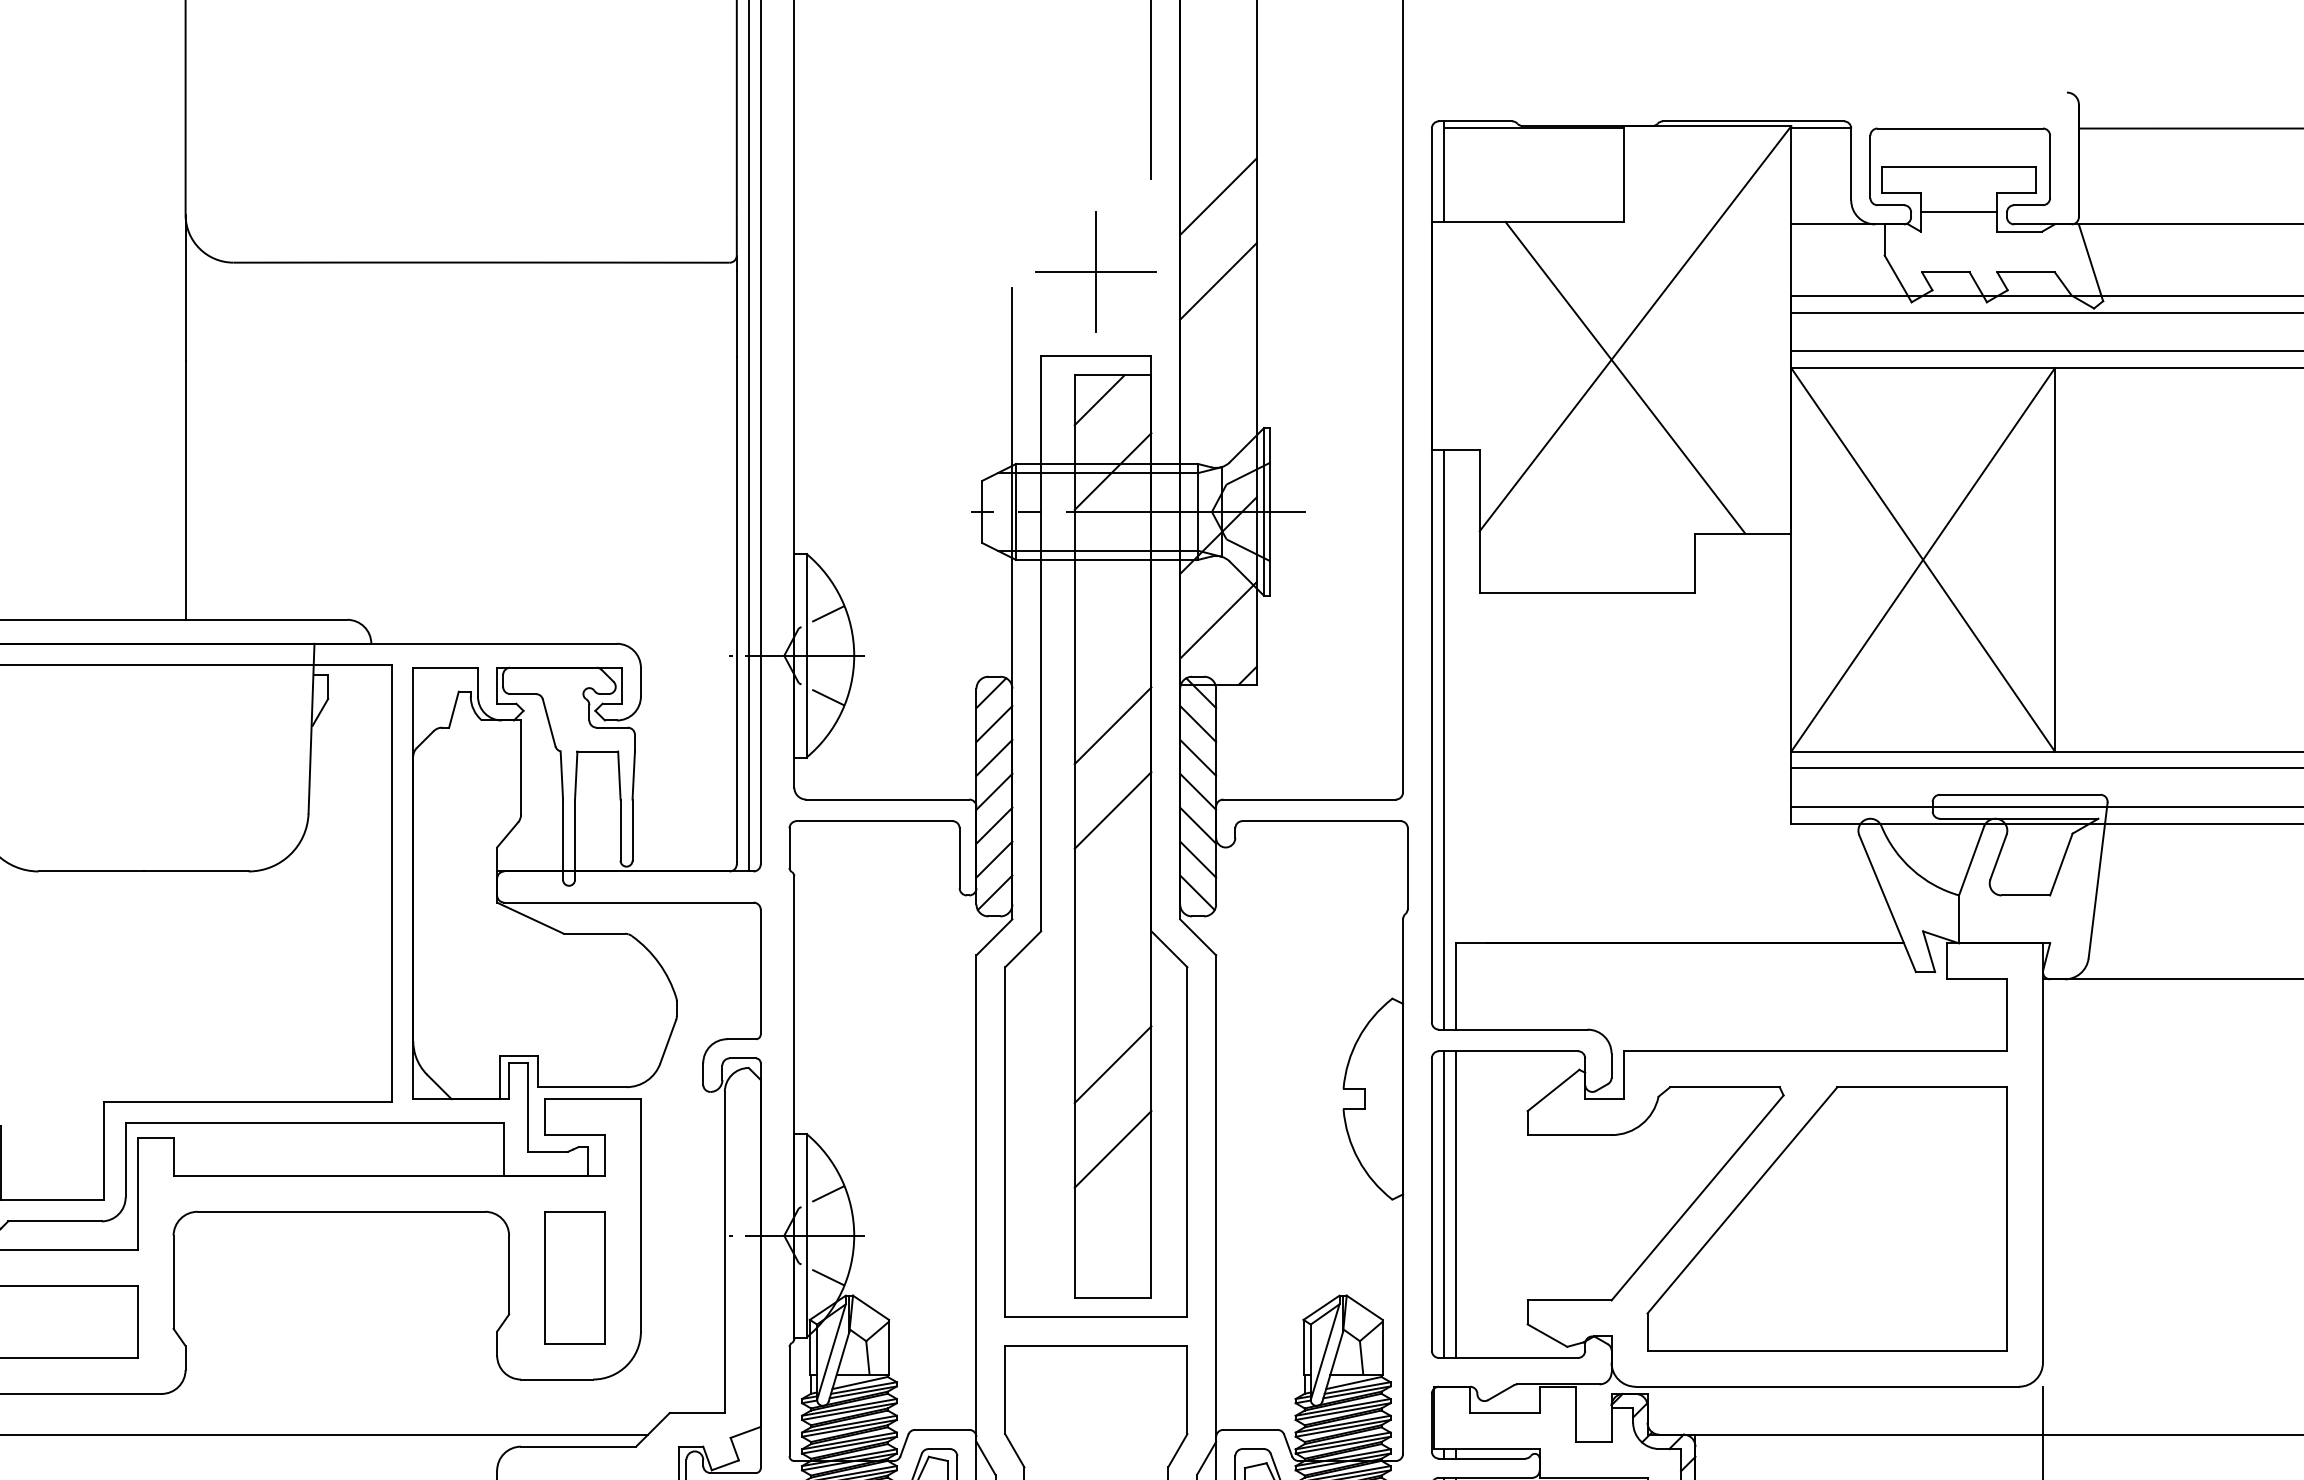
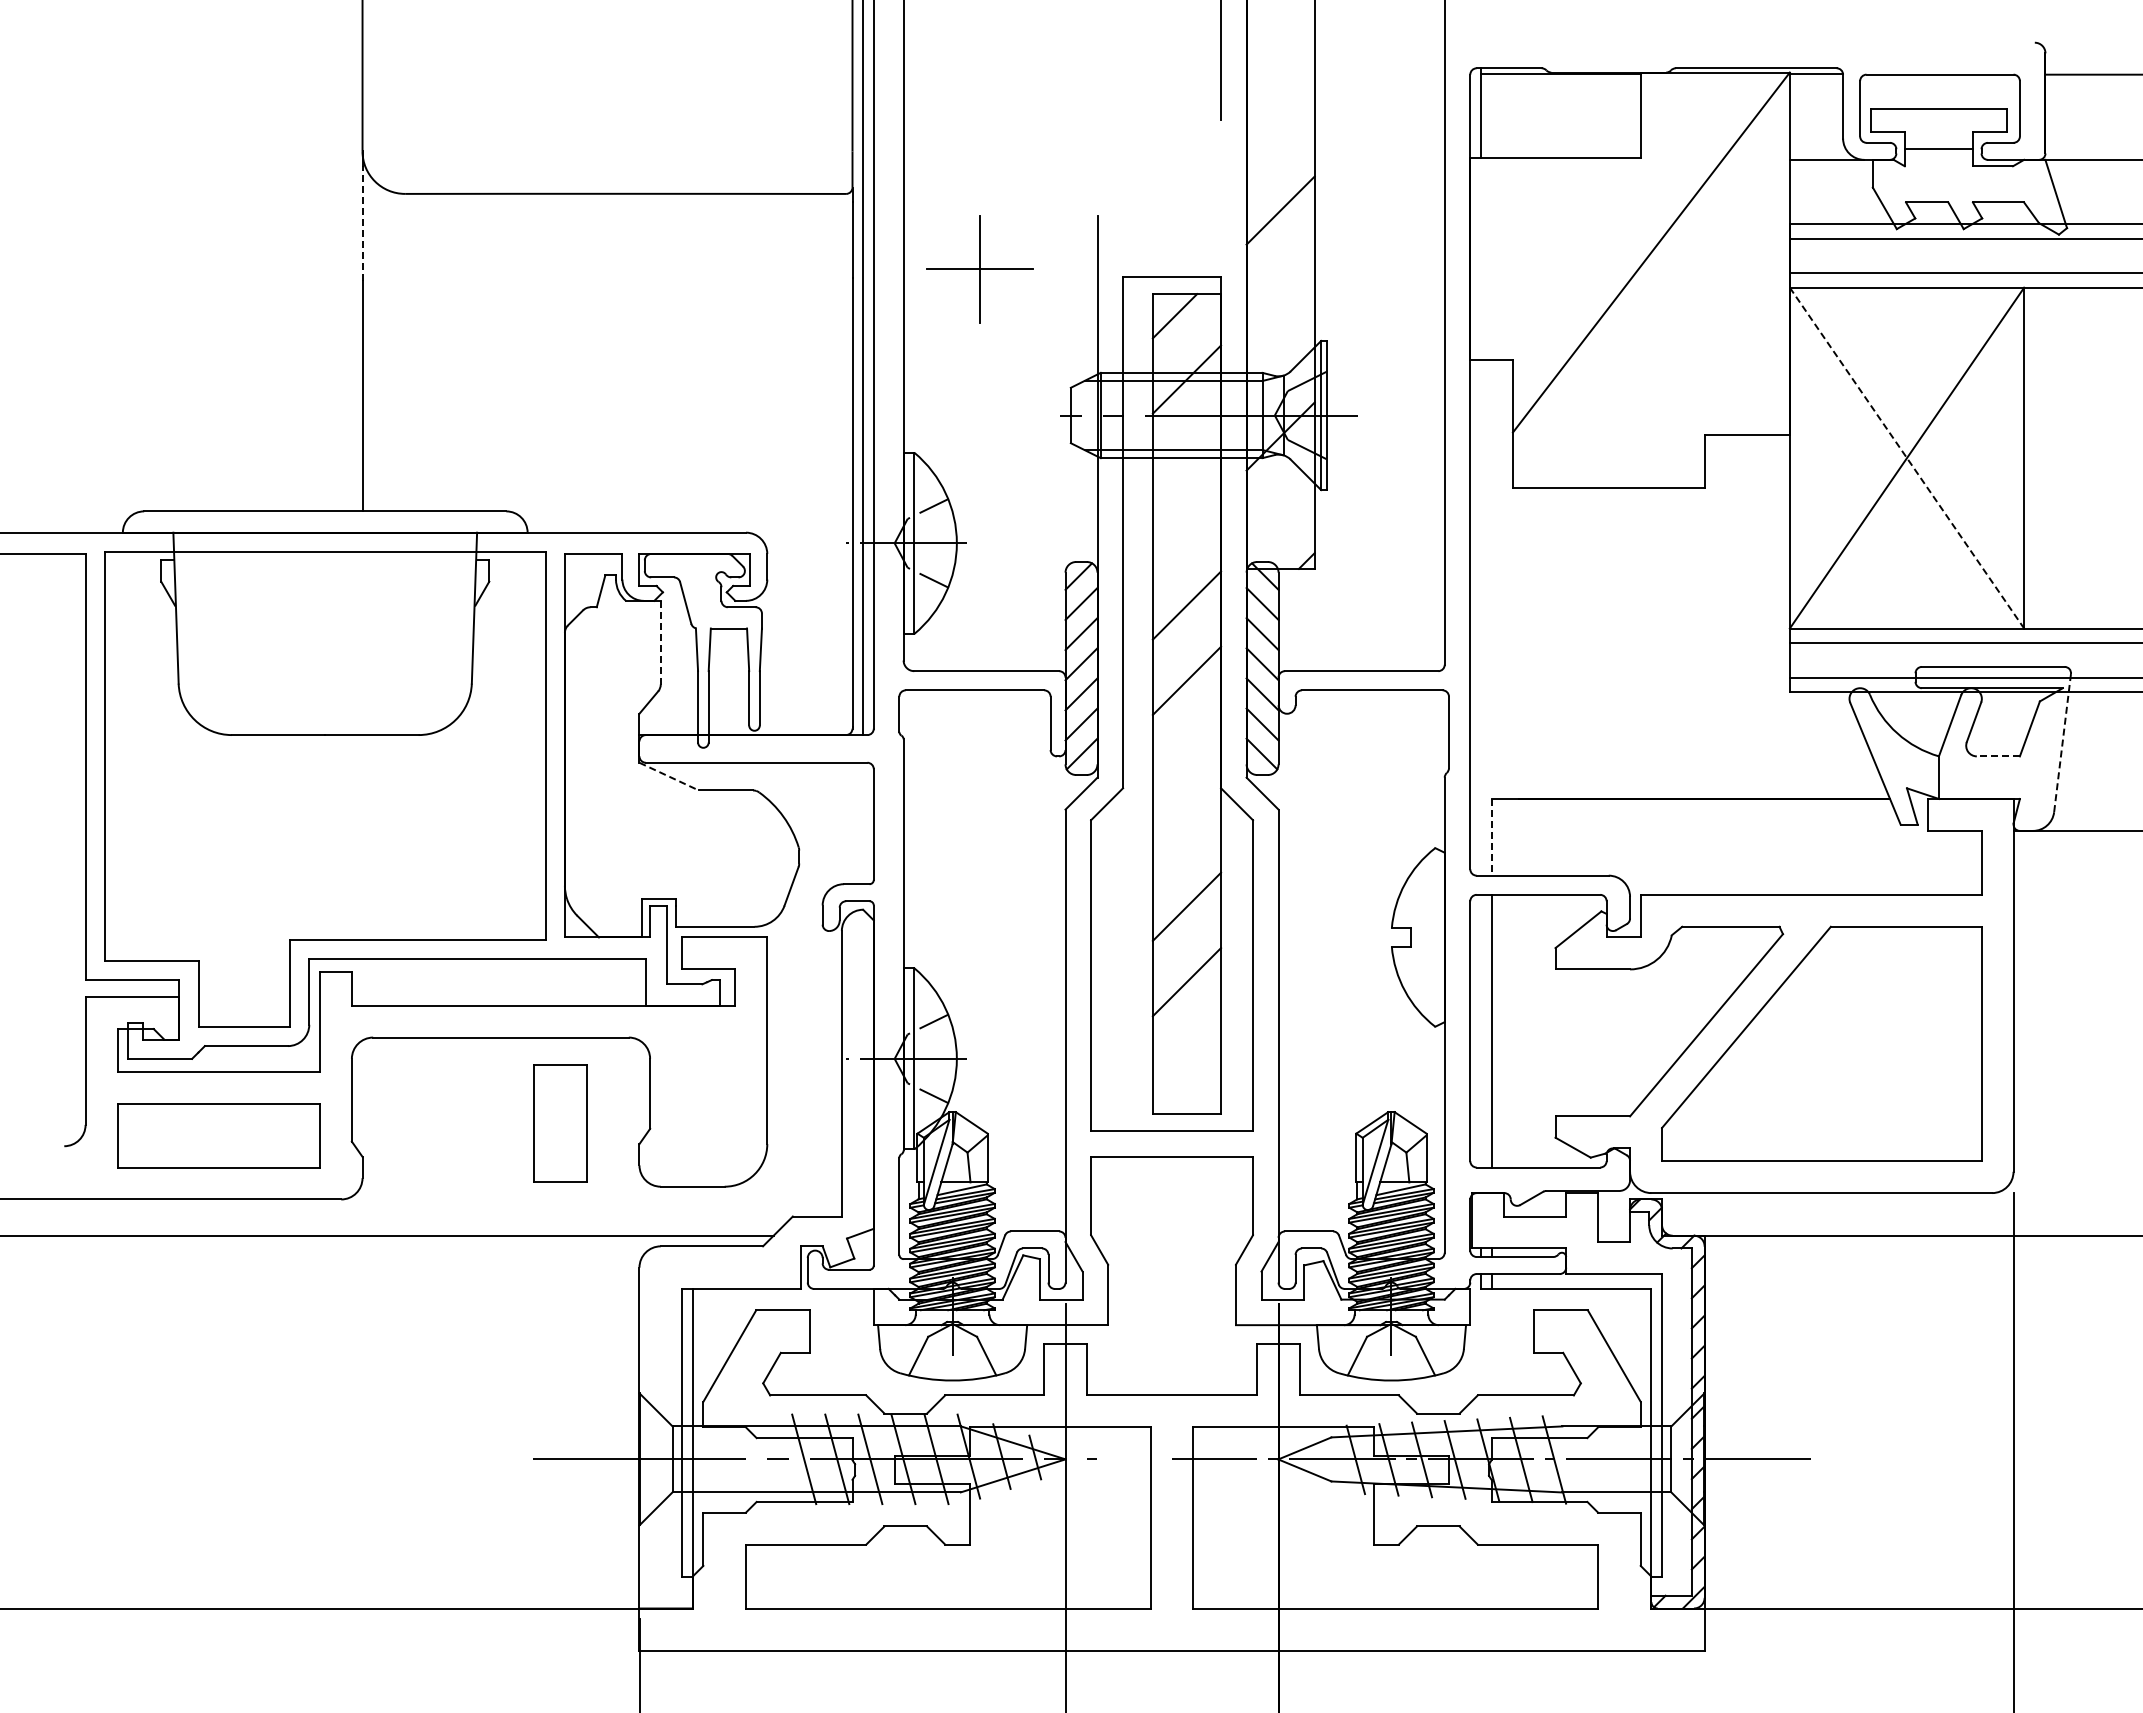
line: (1218, 196) -> (1280, 135), removed
part: (1095, 272) -> (979, 269), moved
line: (185, 295) -> (362, 223), solid -> dashed
line: (1624, 376) -> (1641, 295), removed
line: (1923, 560) -> (1907, 458), solid -> dashed
line: (1218, 619) -> (1280, 511), removed
line: (1443, 739) -> (1480, 617), removed
line: (520, 767) -> (660, 642), solid -> dashed
line: (2098, 880) -> (2062, 743), solid -> dashed
line: (2026, 895) -> (1998, 756), solid -> dashed
line: (530, 918) -> (669, 776), solid -> dashed
line: (1455, 986) -> (1491, 837), solid -> dashed
line: (1443, 1203) -> (1480, 1030), removed
part: (574, 1278) -> (560, 1123), moved

